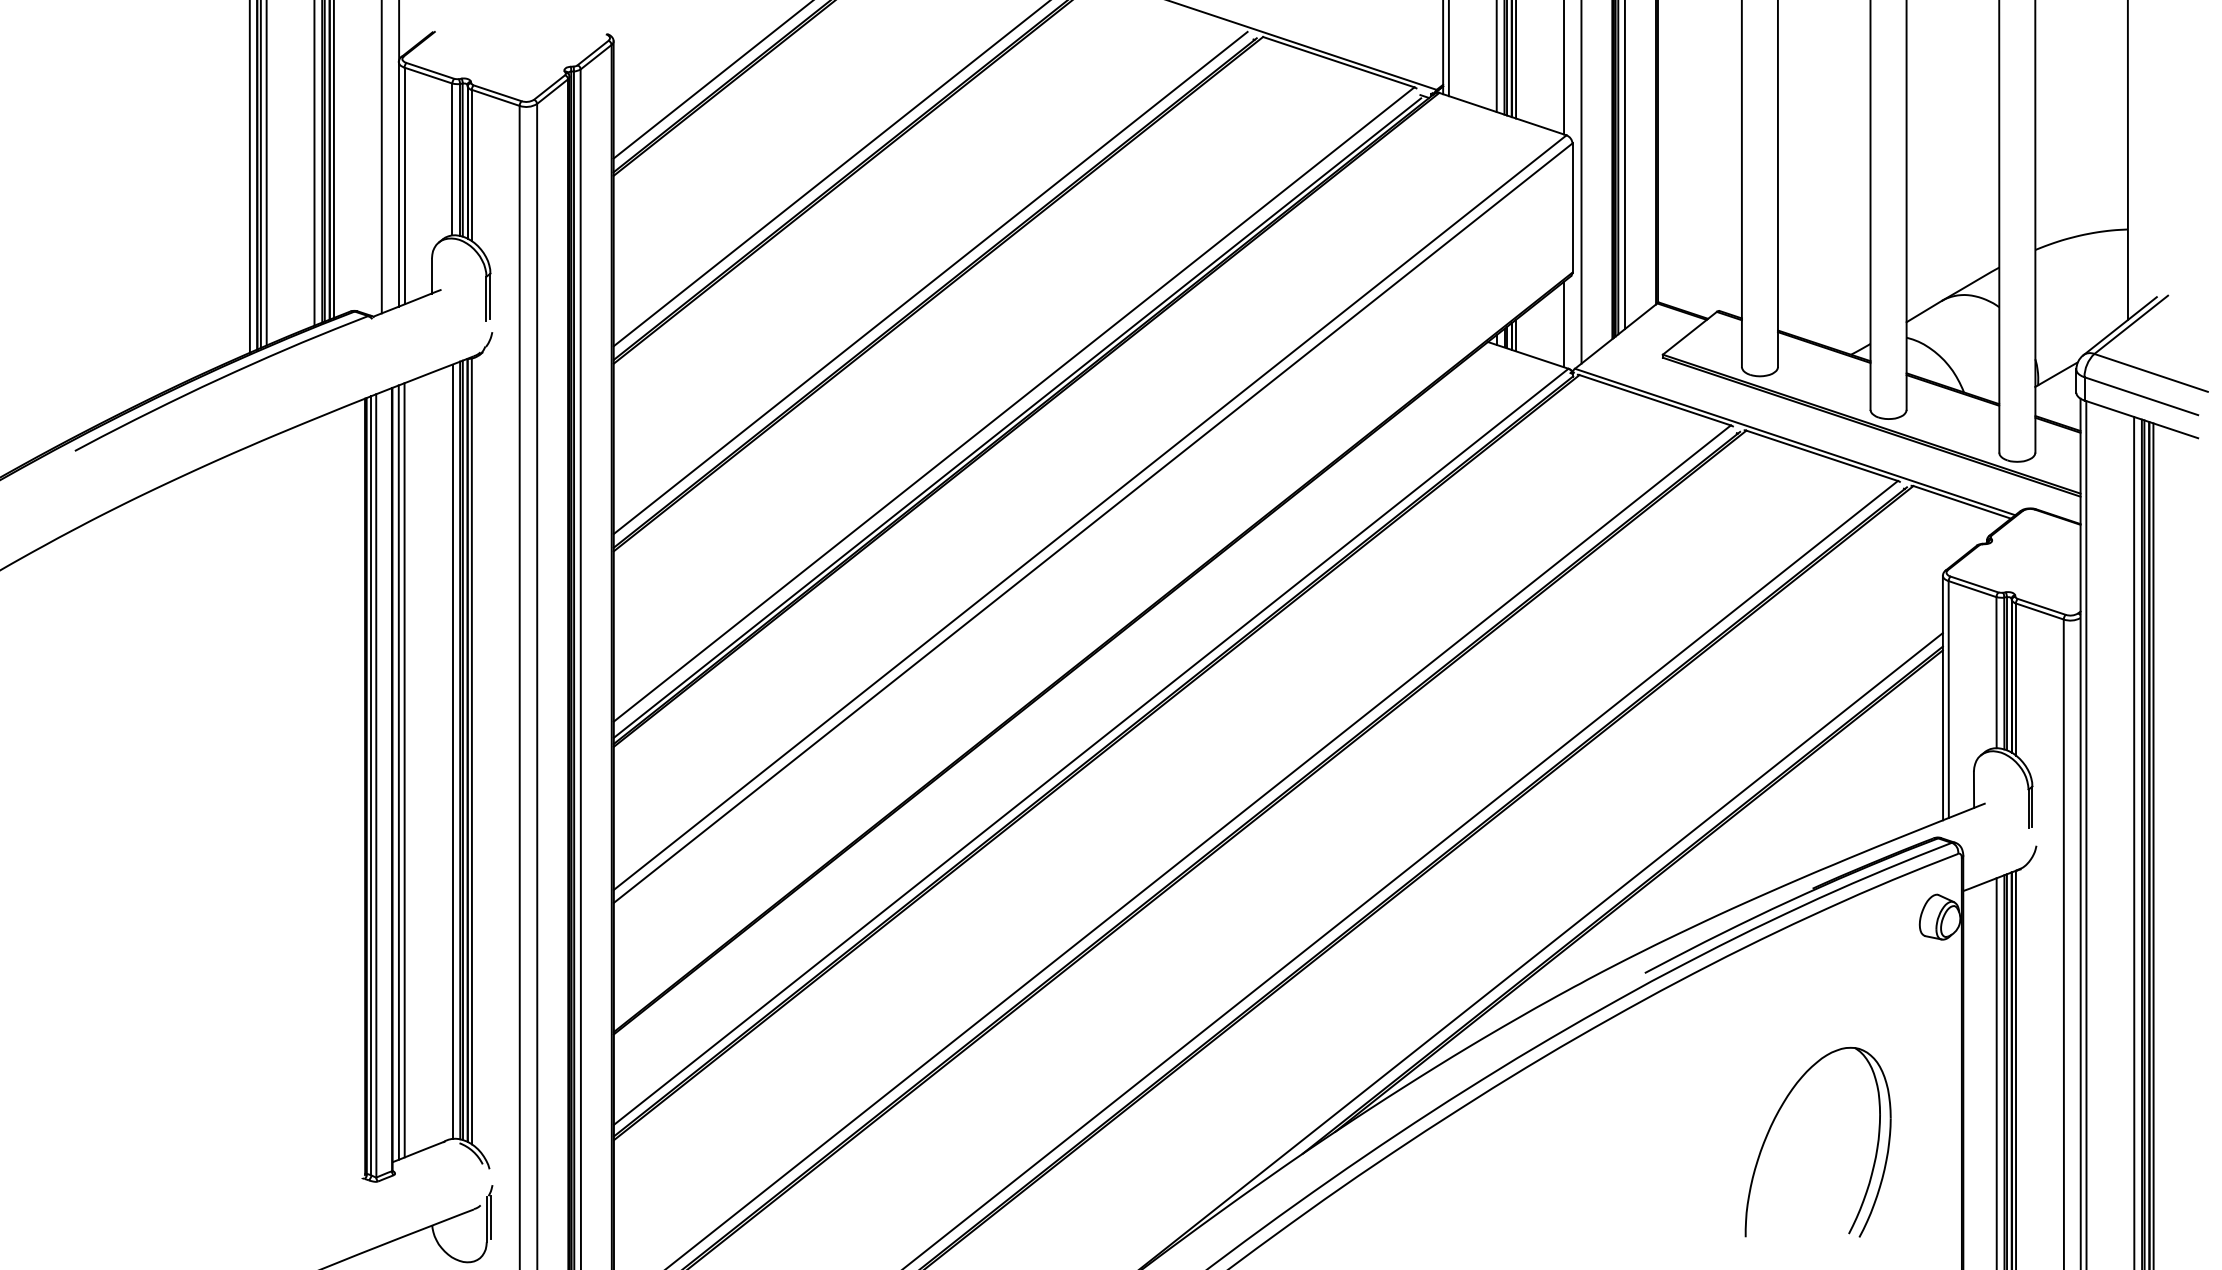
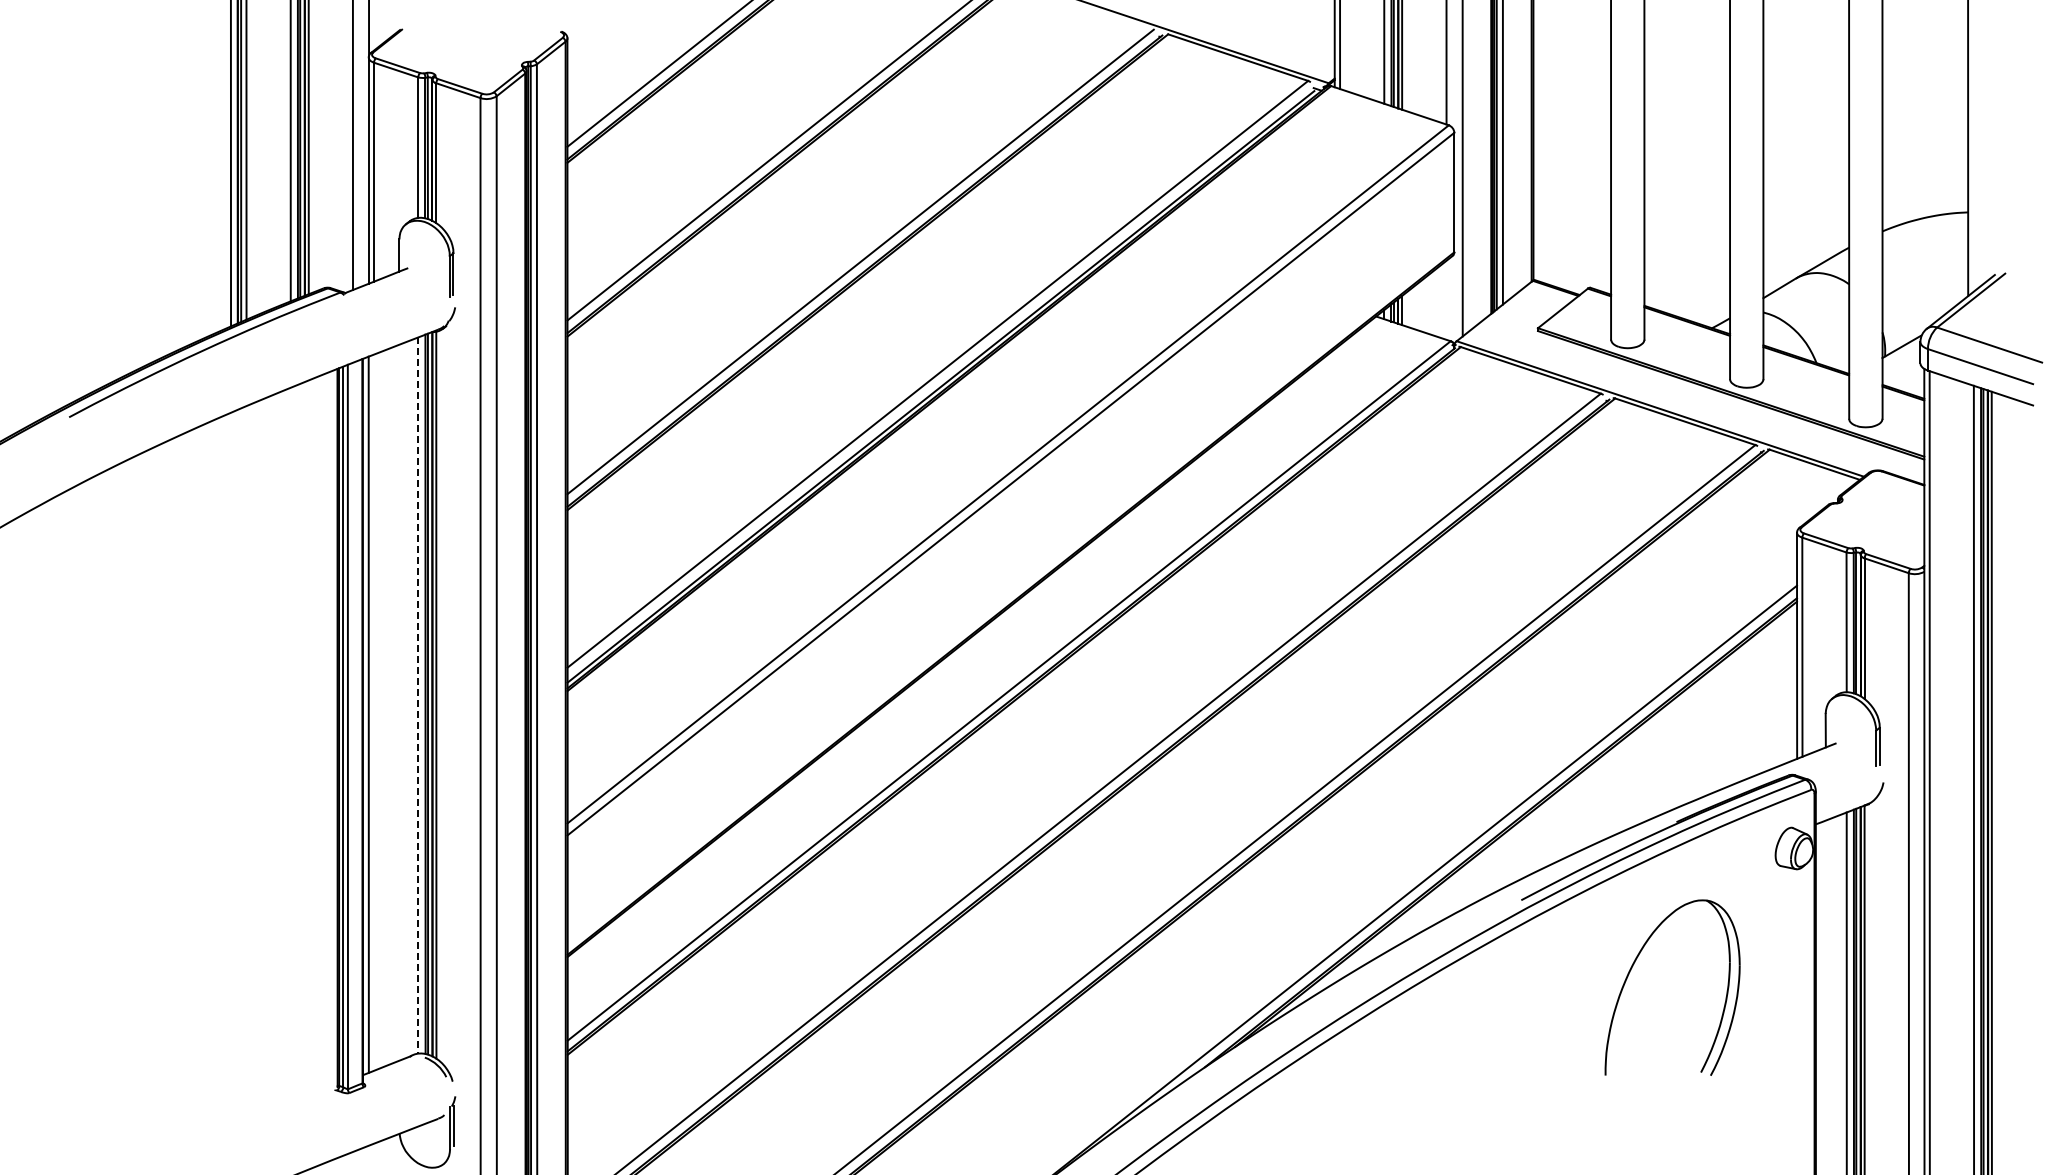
line: (1563, 323) -> (1446, 299), removed
line: (452, 751) -> (418, 695), solid -> dashed
line: (405, 770) -> (374, 712), removed
part: (1774, 1121) -> (1632, 968), moved

